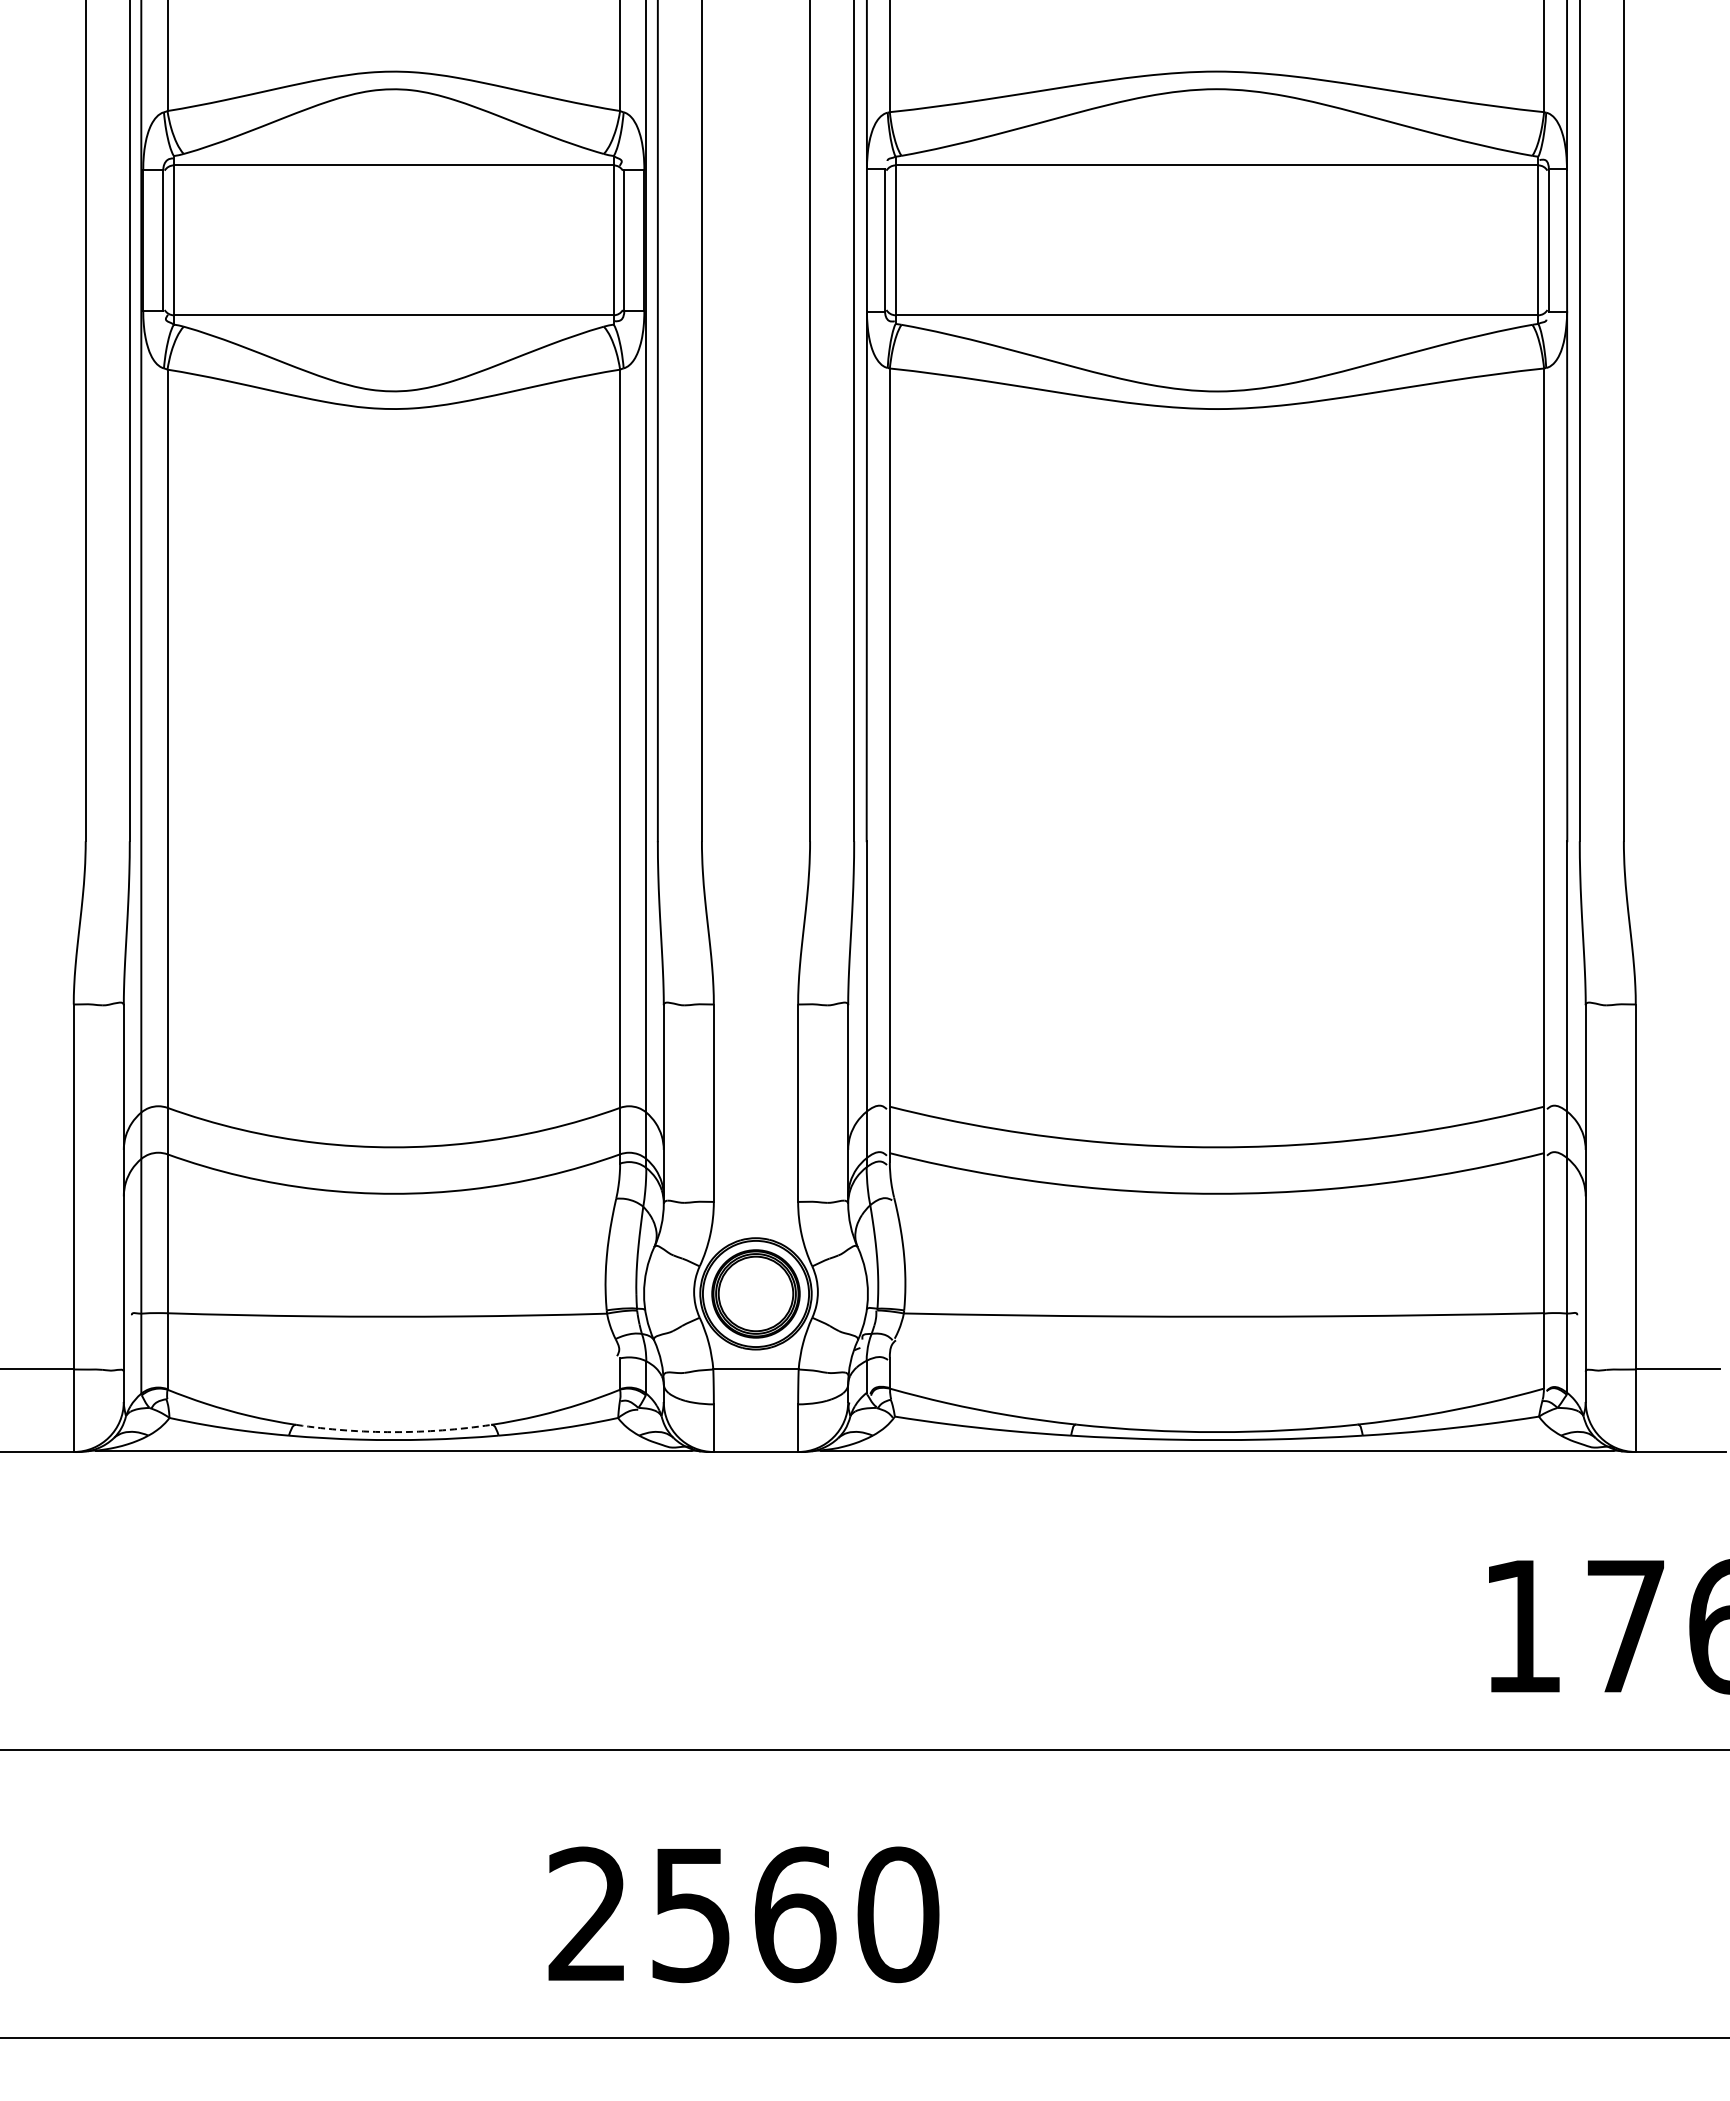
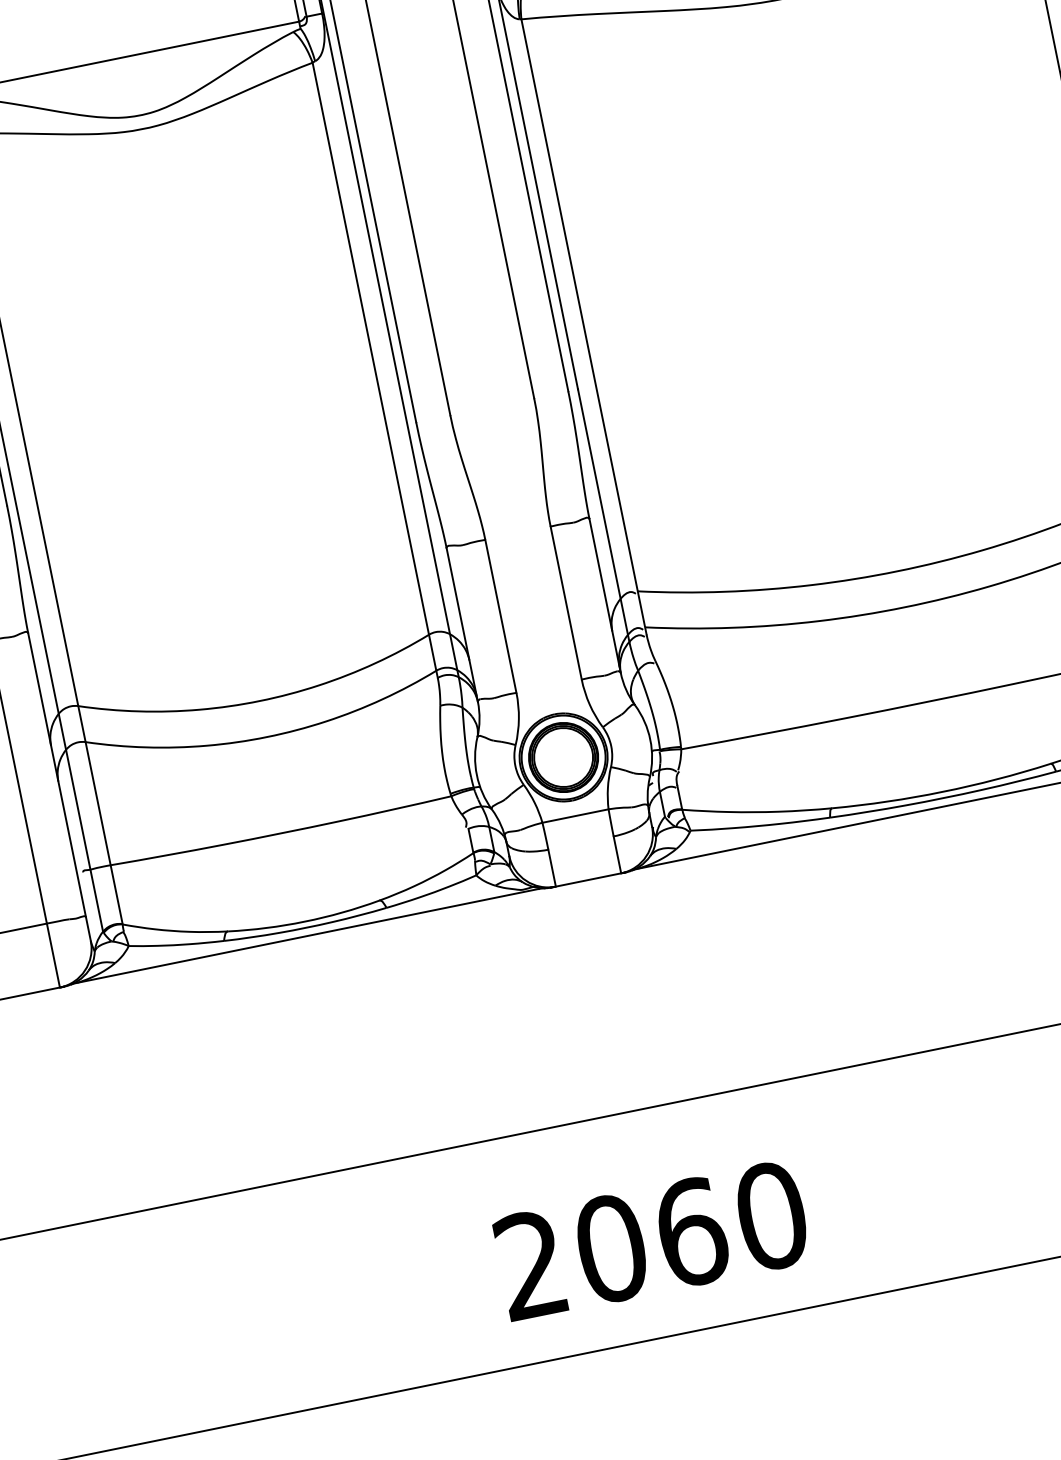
arc: (393, 1432) -> (304, 922), dashed -> solid
text: (691, 1914) -> (611, 1248), 2560 -> 2060

